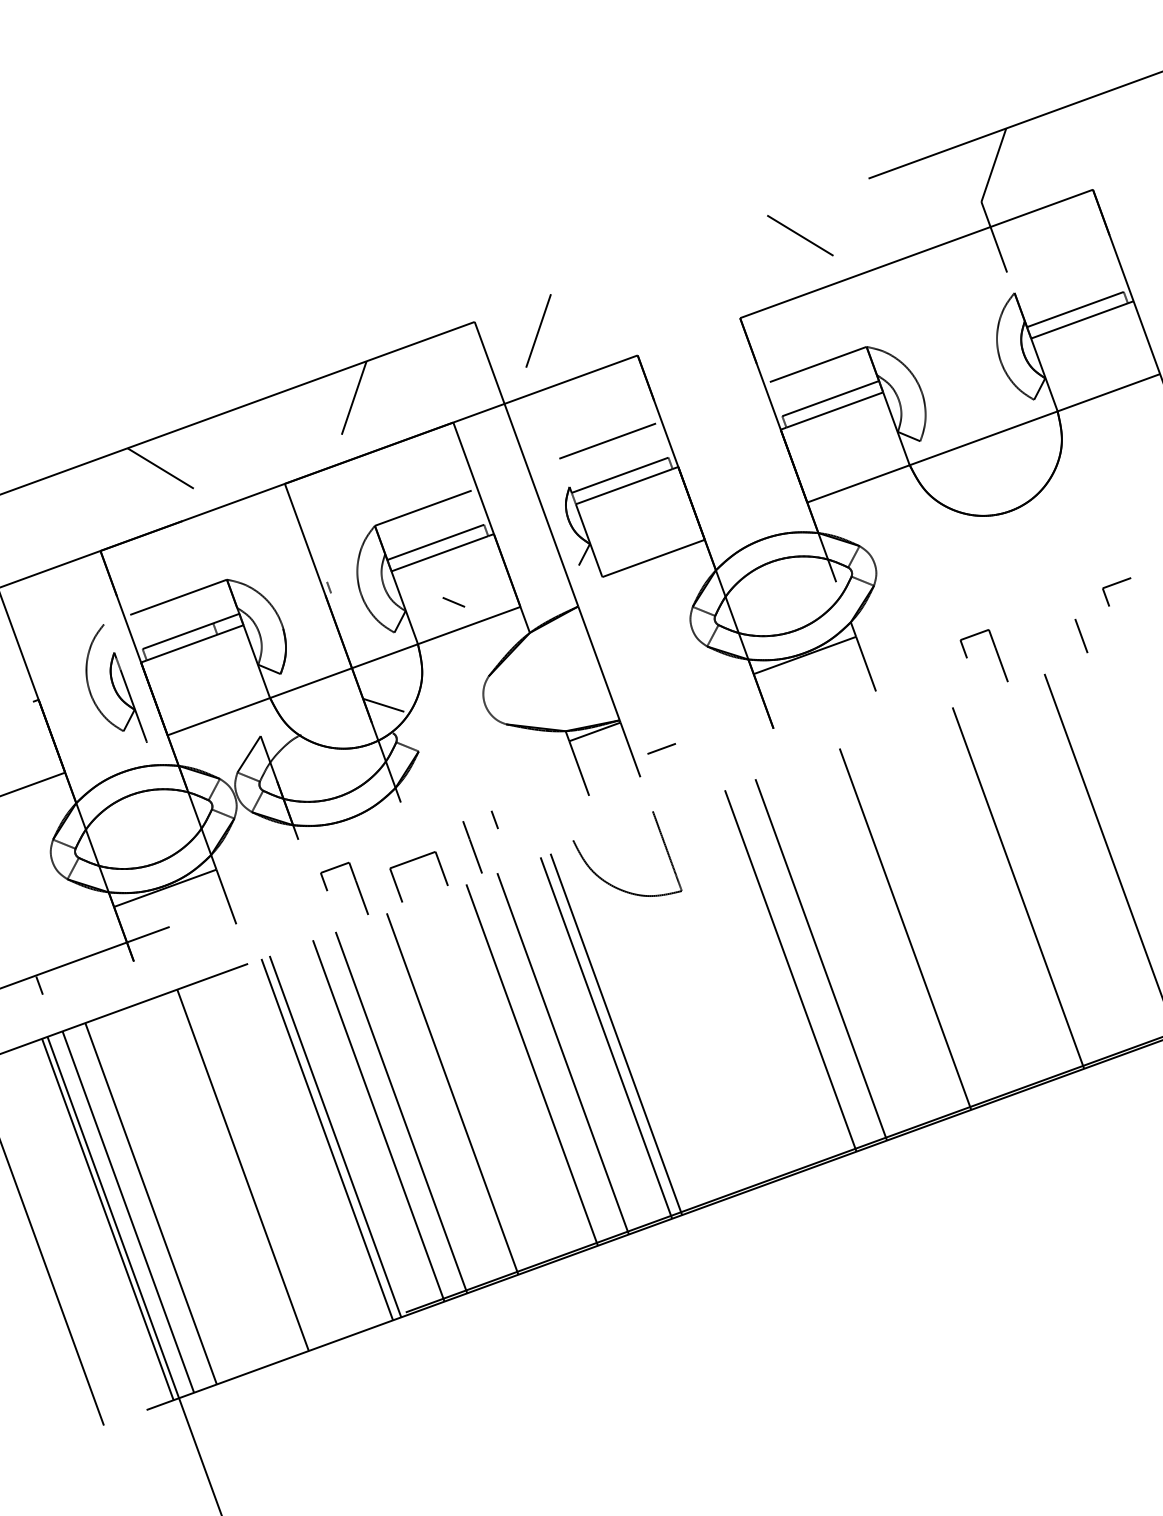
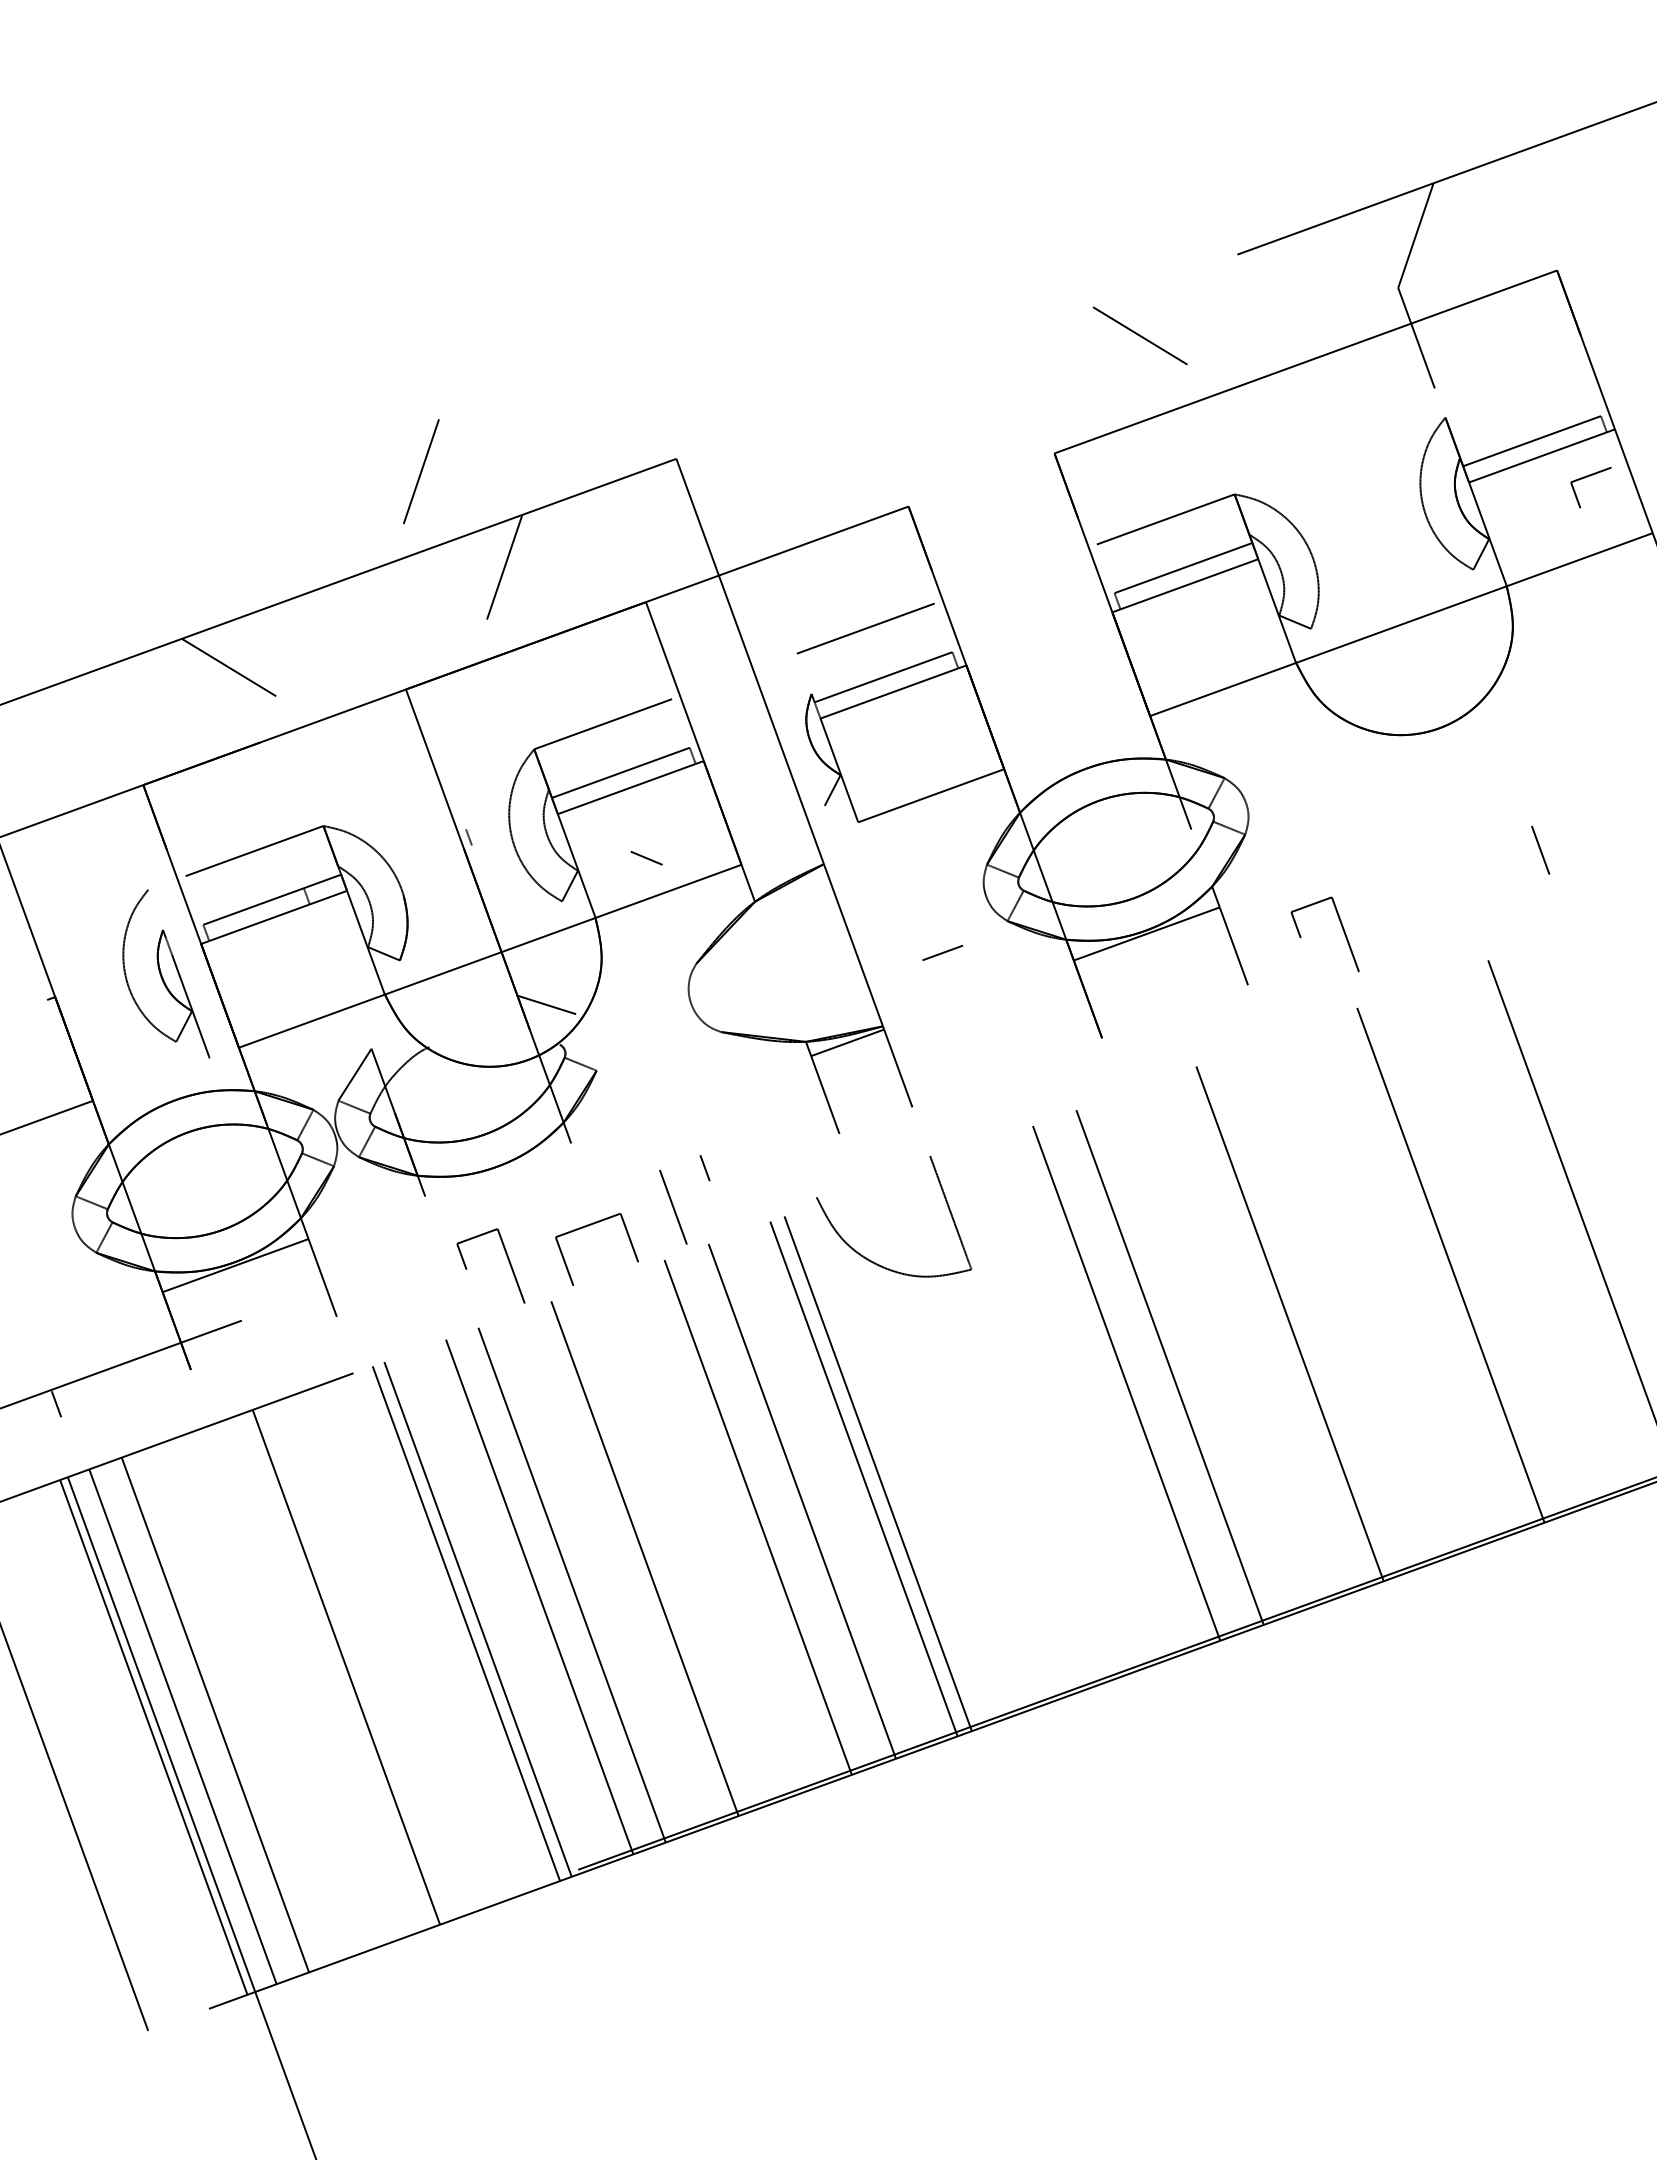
line: (538, 330) -> (421, 471), moved
part: (1114, 584) -> (1587, 477), moved
line: (1081, 635) -> (1540, 849), moved
part: (995, 650) -> (1341, 927), moved
line: (661, 748) -> (942, 952), moved

